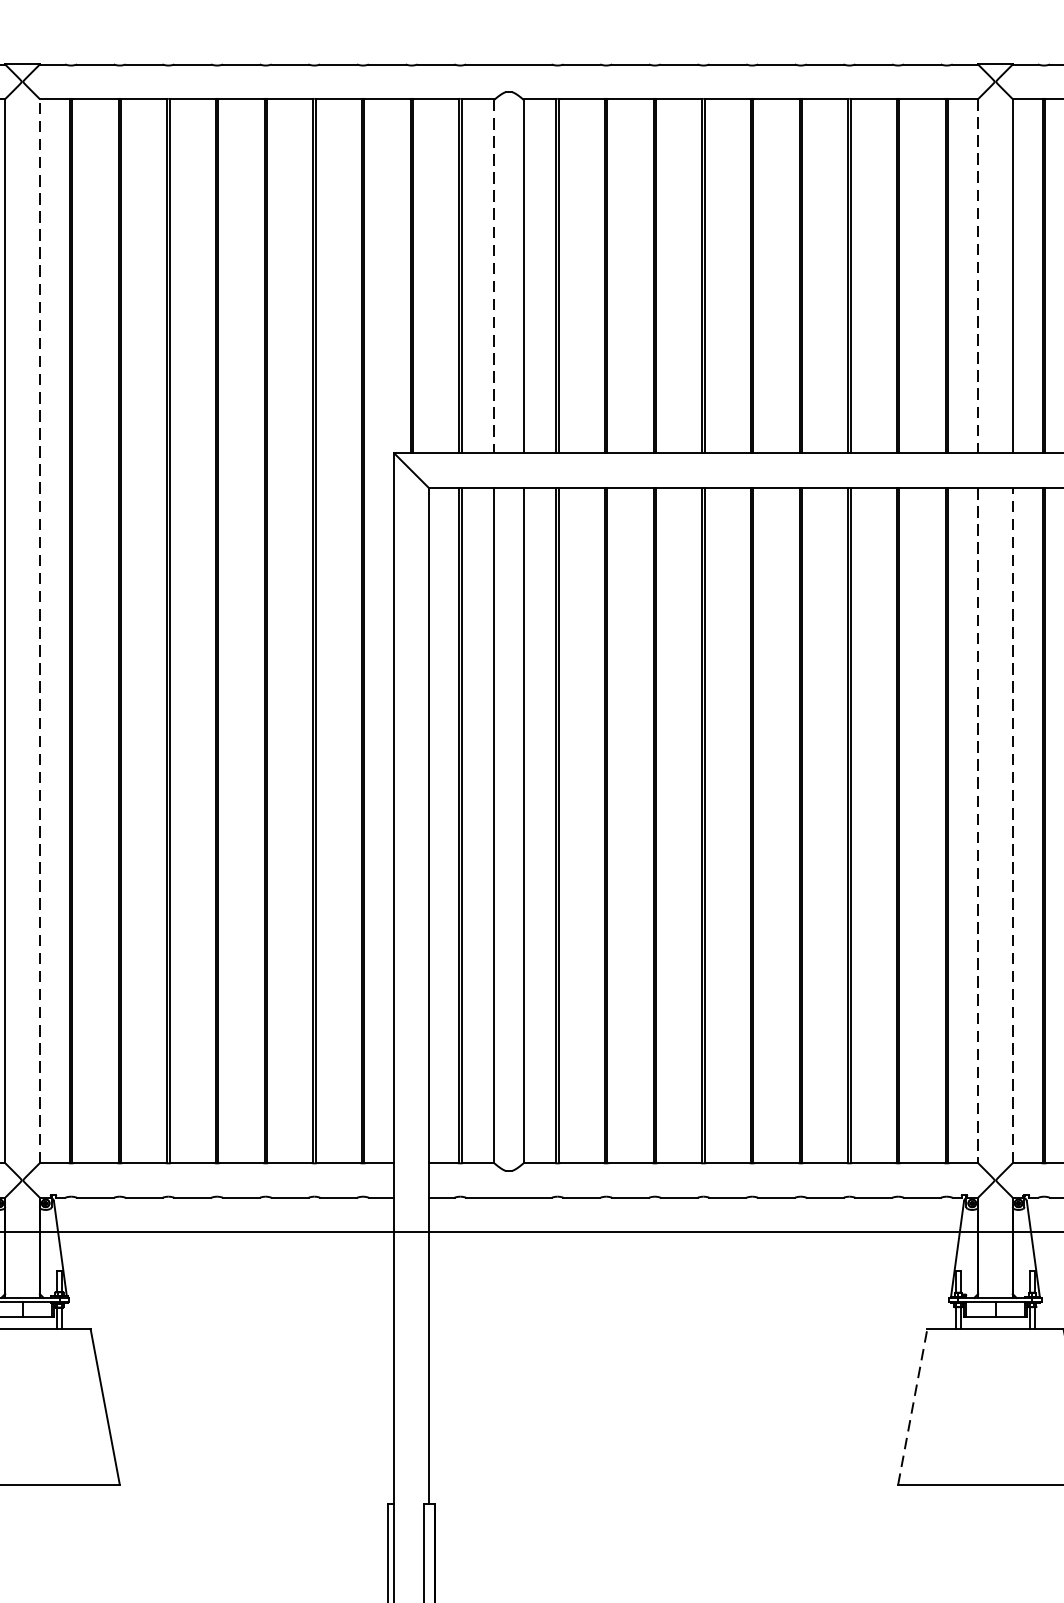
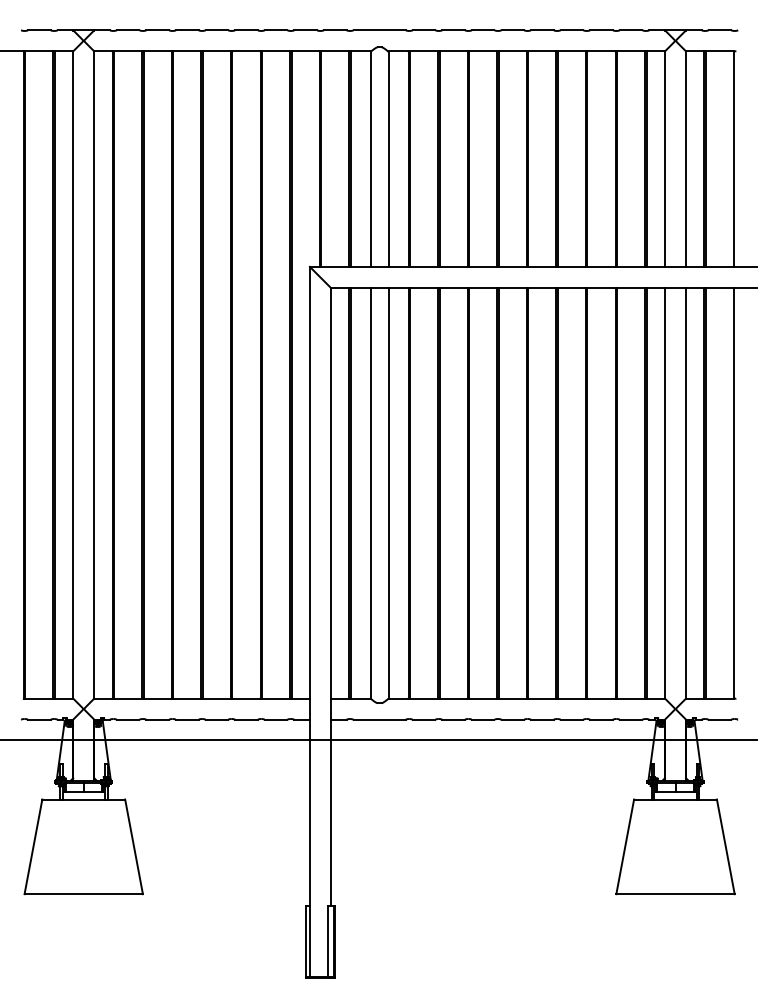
line: (493, 276) -> (370, 159), dashed -> solid
line: (978, 276) -> (665, 159), dashed -> solid
line: (40, 630) -> (94, 374), dashed -> solid
line: (1013, 824) -> (686, 492), dashed -> solid
line: (978, 825) -> (665, 493), dashed -> solid
line: (913, 1406) -> (625, 846), dashed -> solid

